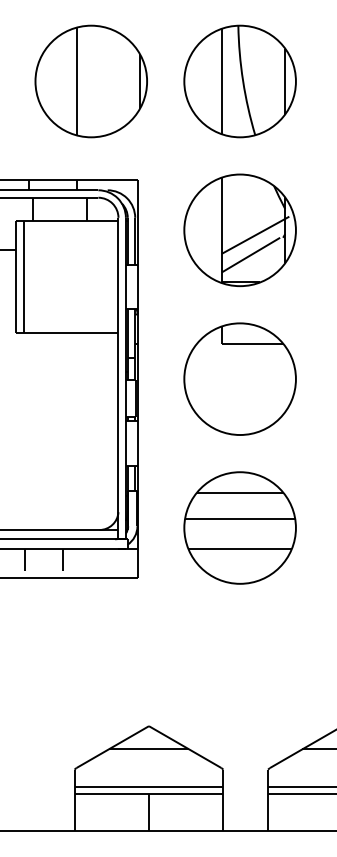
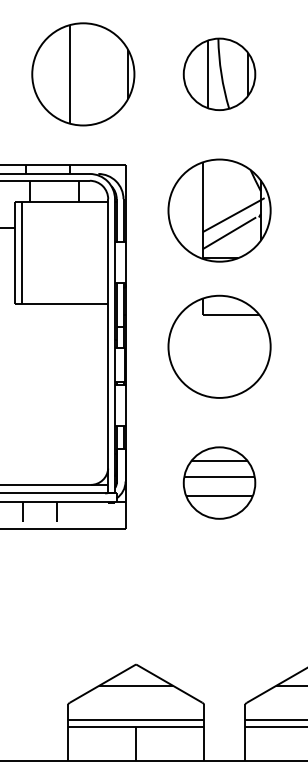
part: (239, 81) -> (218, 74), size x0.7
part: (239, 527) -> (218, 482), size x0.7

